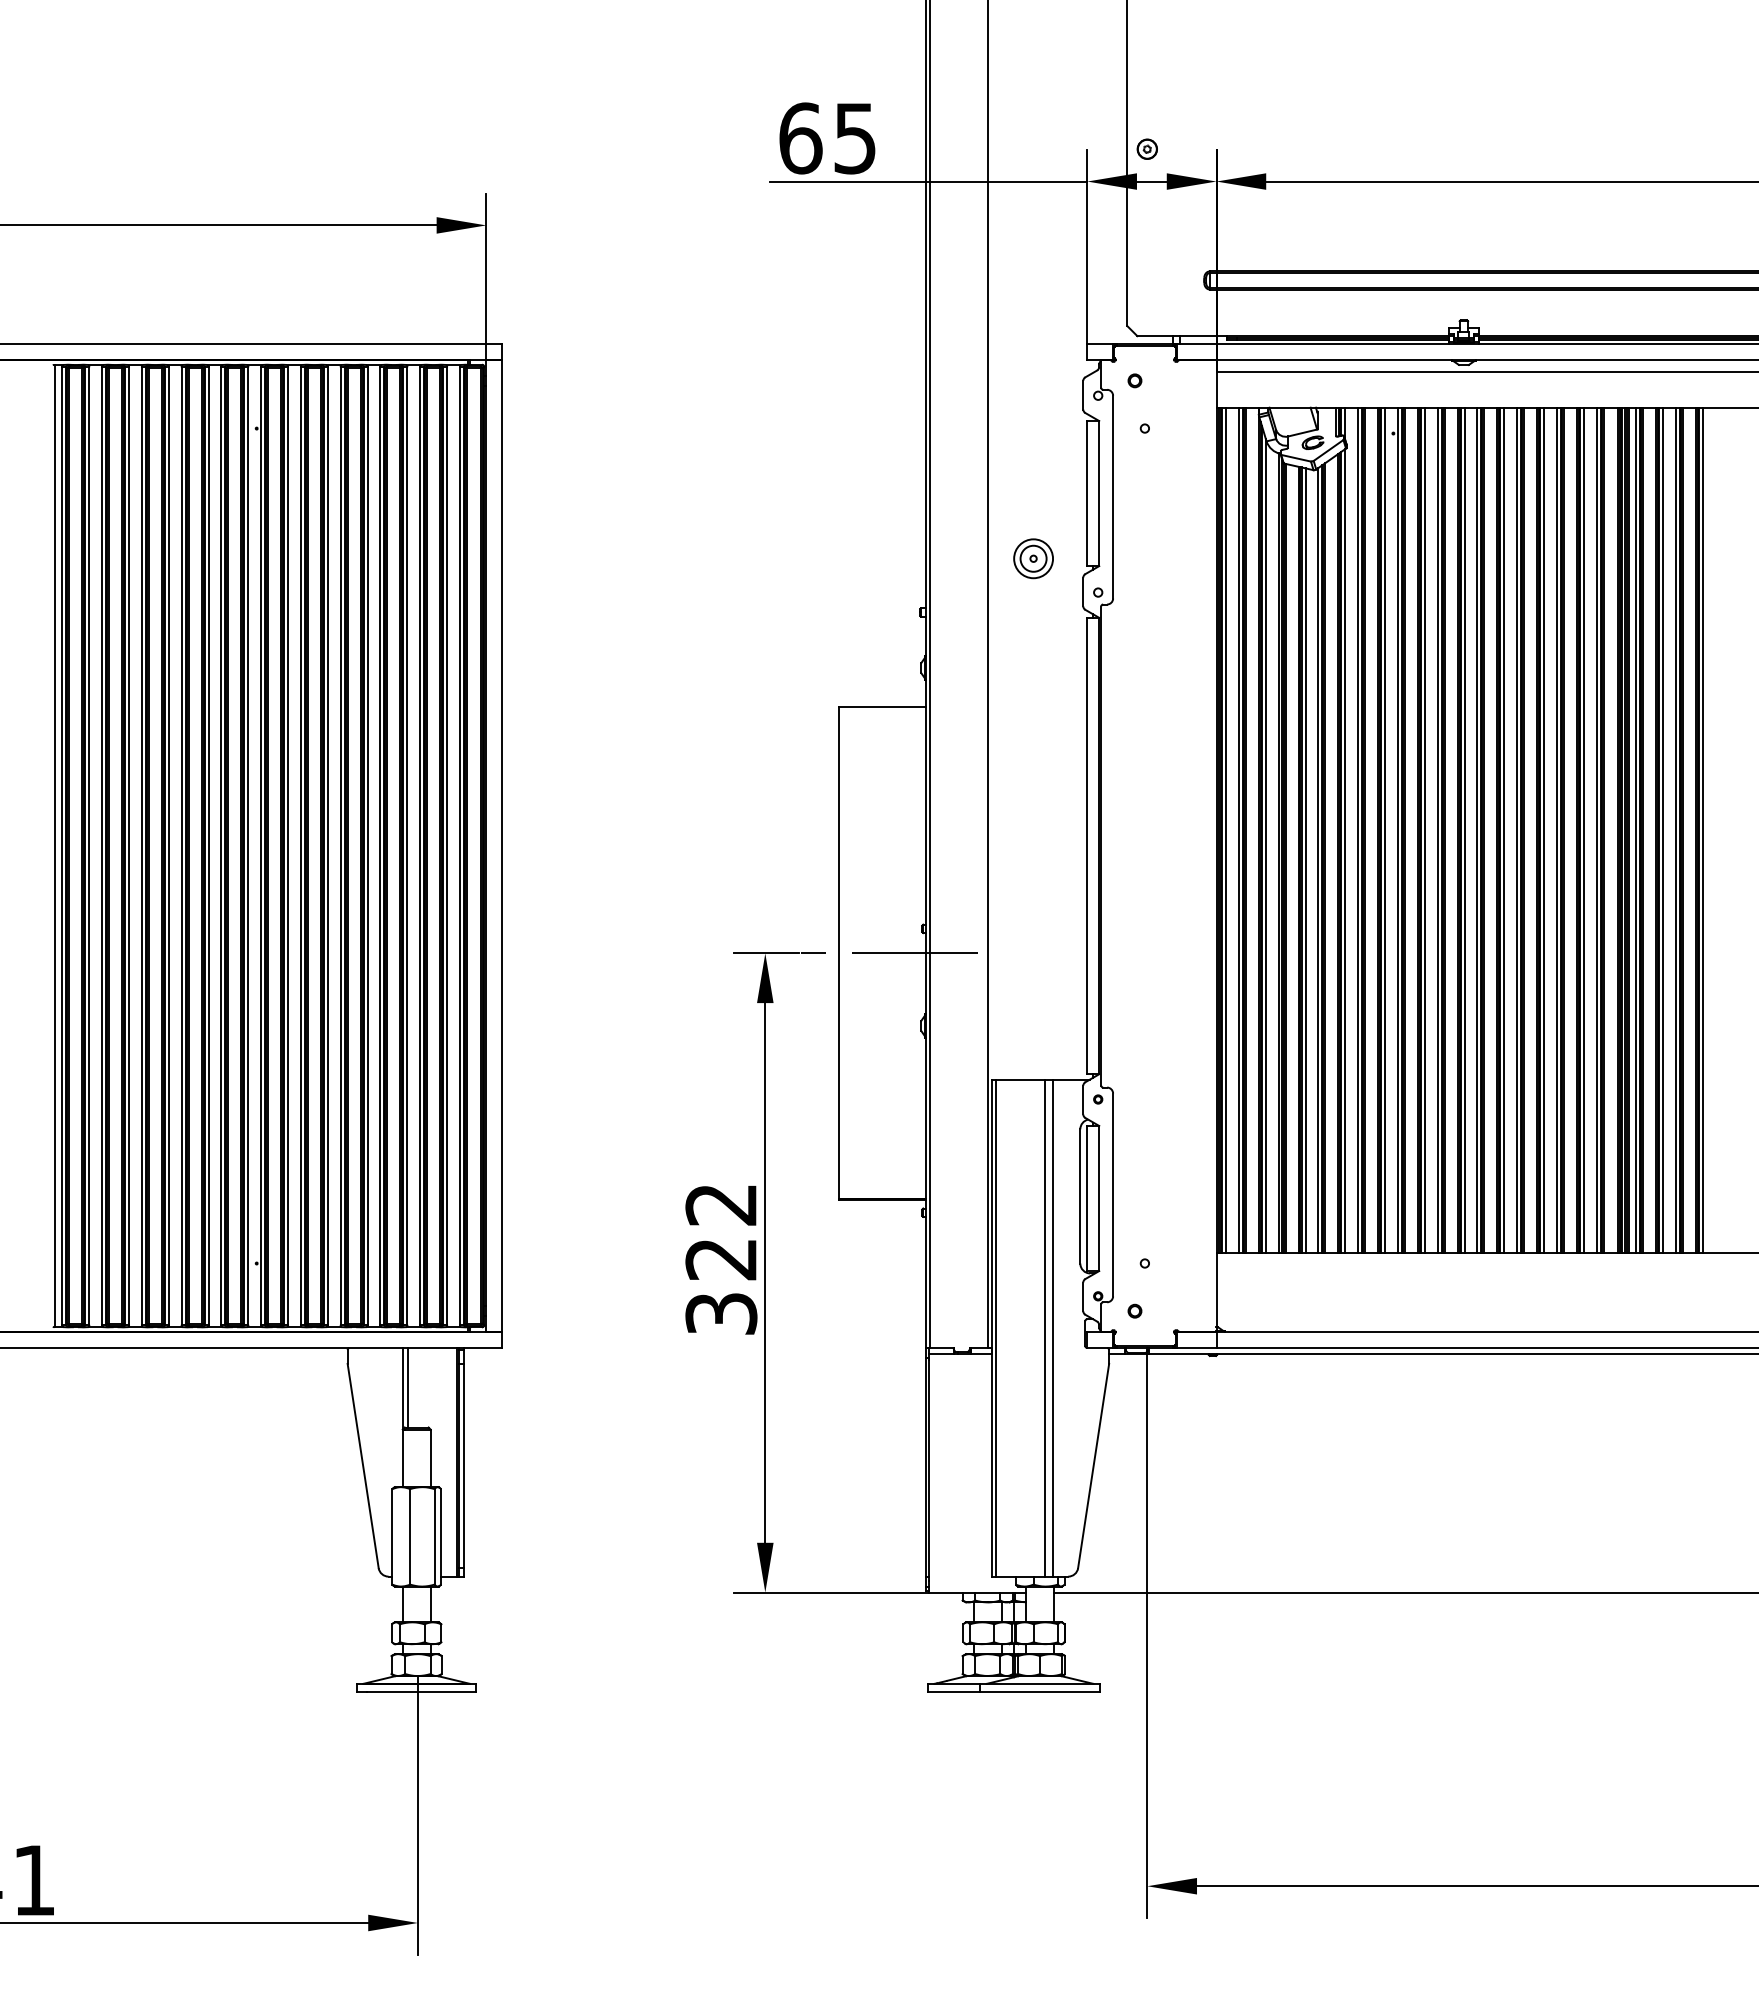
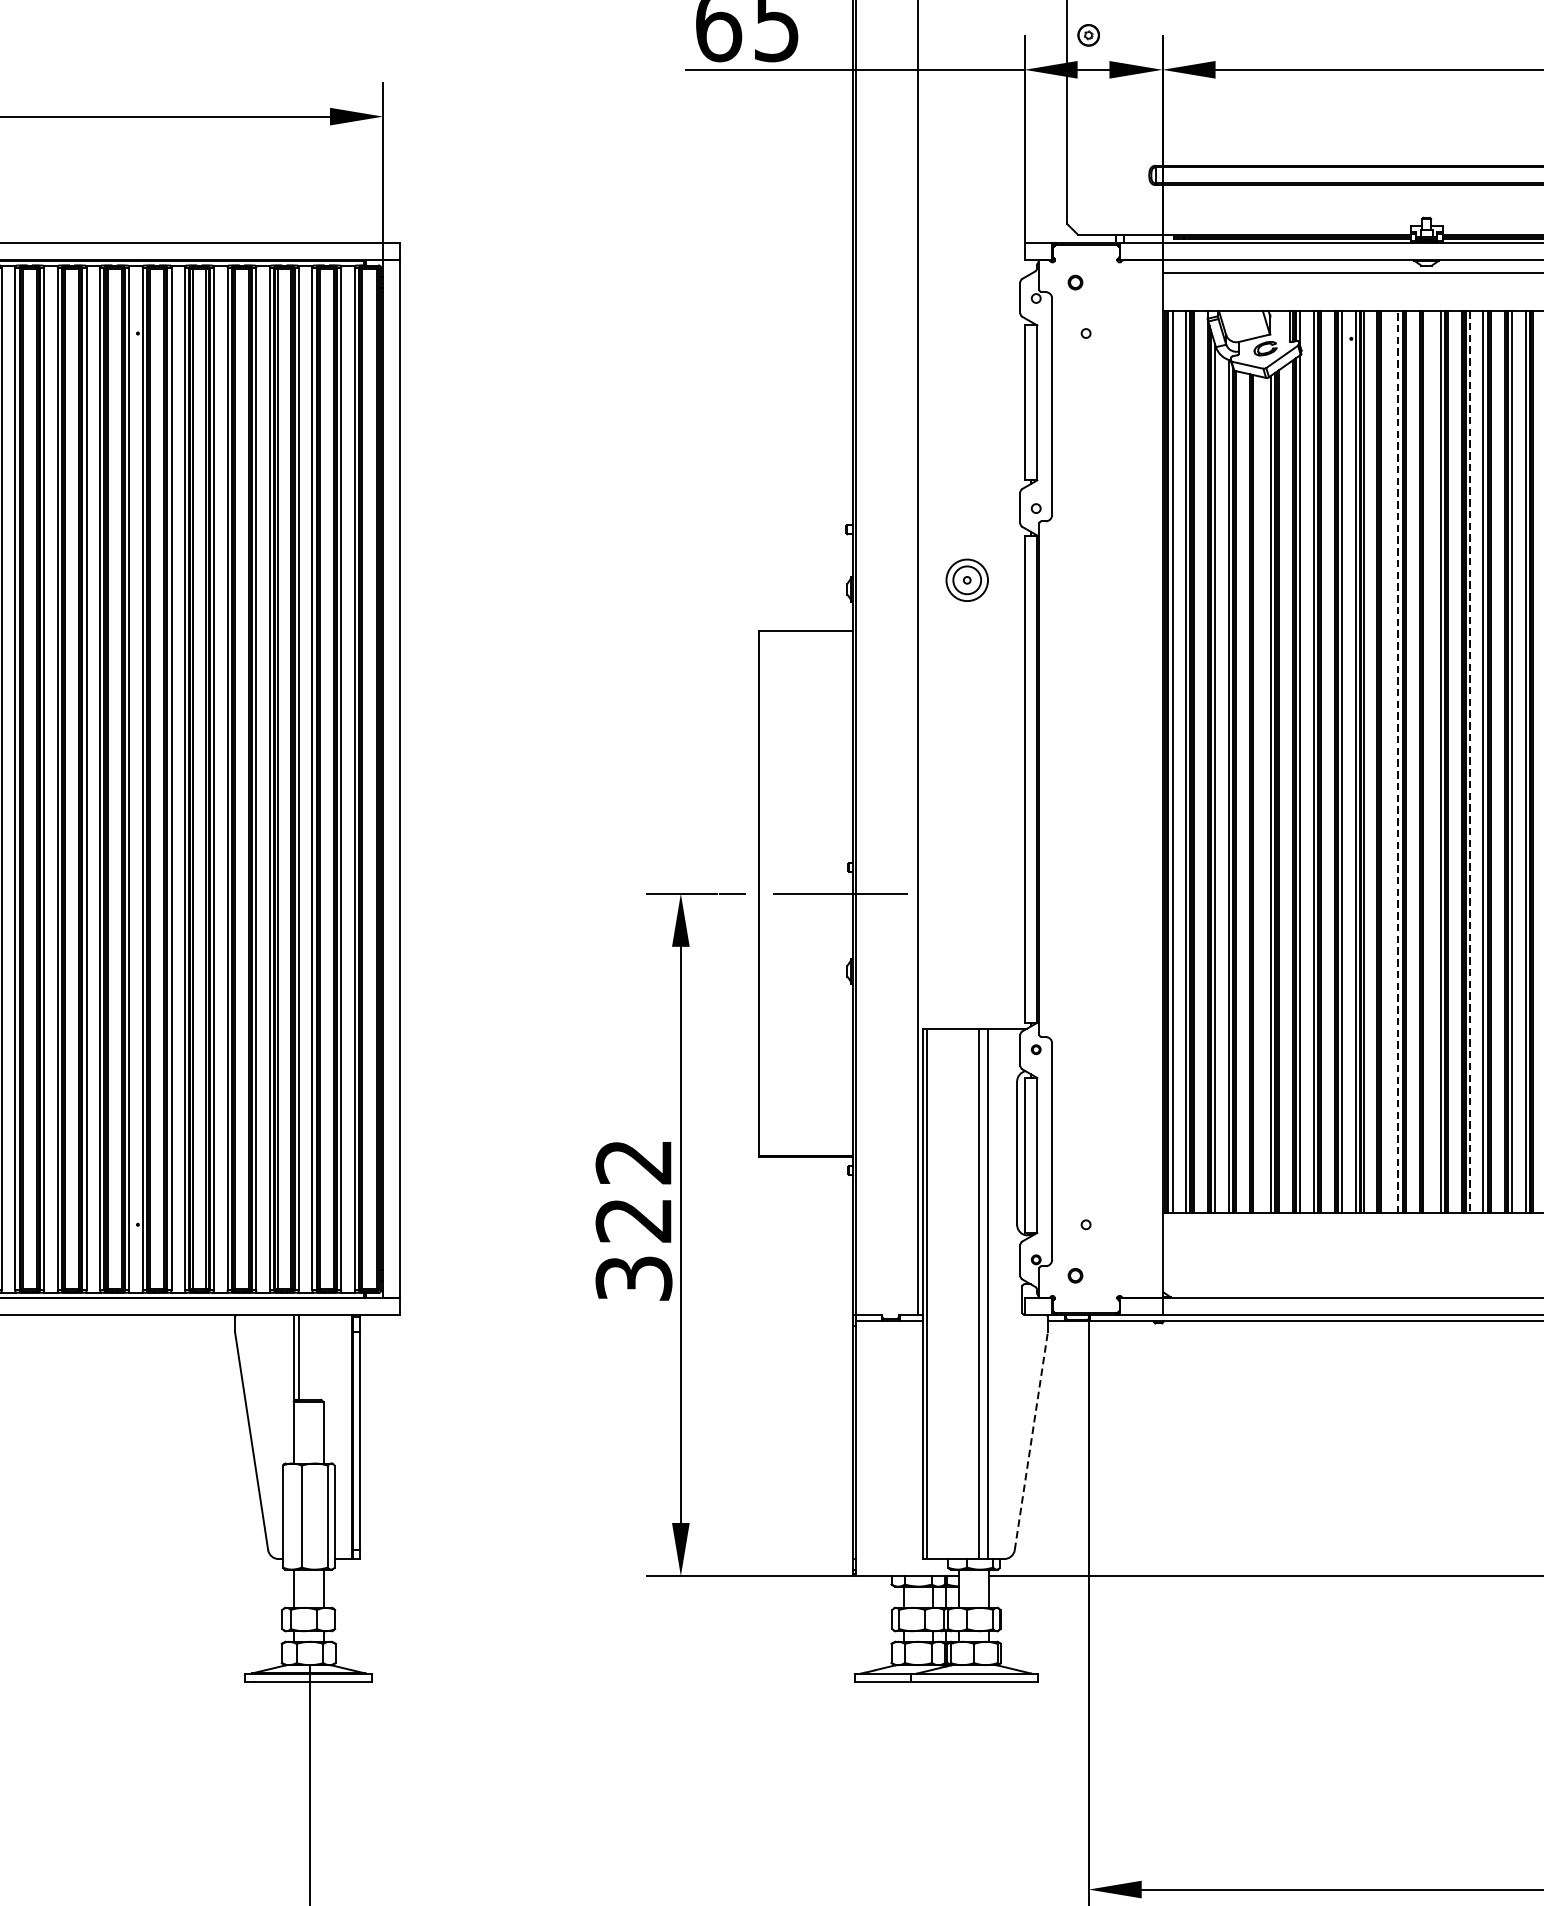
part: (1033, 558) -> (967, 580), moved
line: (1424, 829) -> (1384, 761), removed
line: (1437, 829) -> (1398, 761), solid -> dashed
line: (1464, 829) -> (1427, 761), removed
line: (1504, 830) -> (1469, 762), solid -> dashed
line: (1305, 860) -> (1257, 794), removed
line: (1093, 1465) -> (1031, 1440), solid -> dashed

